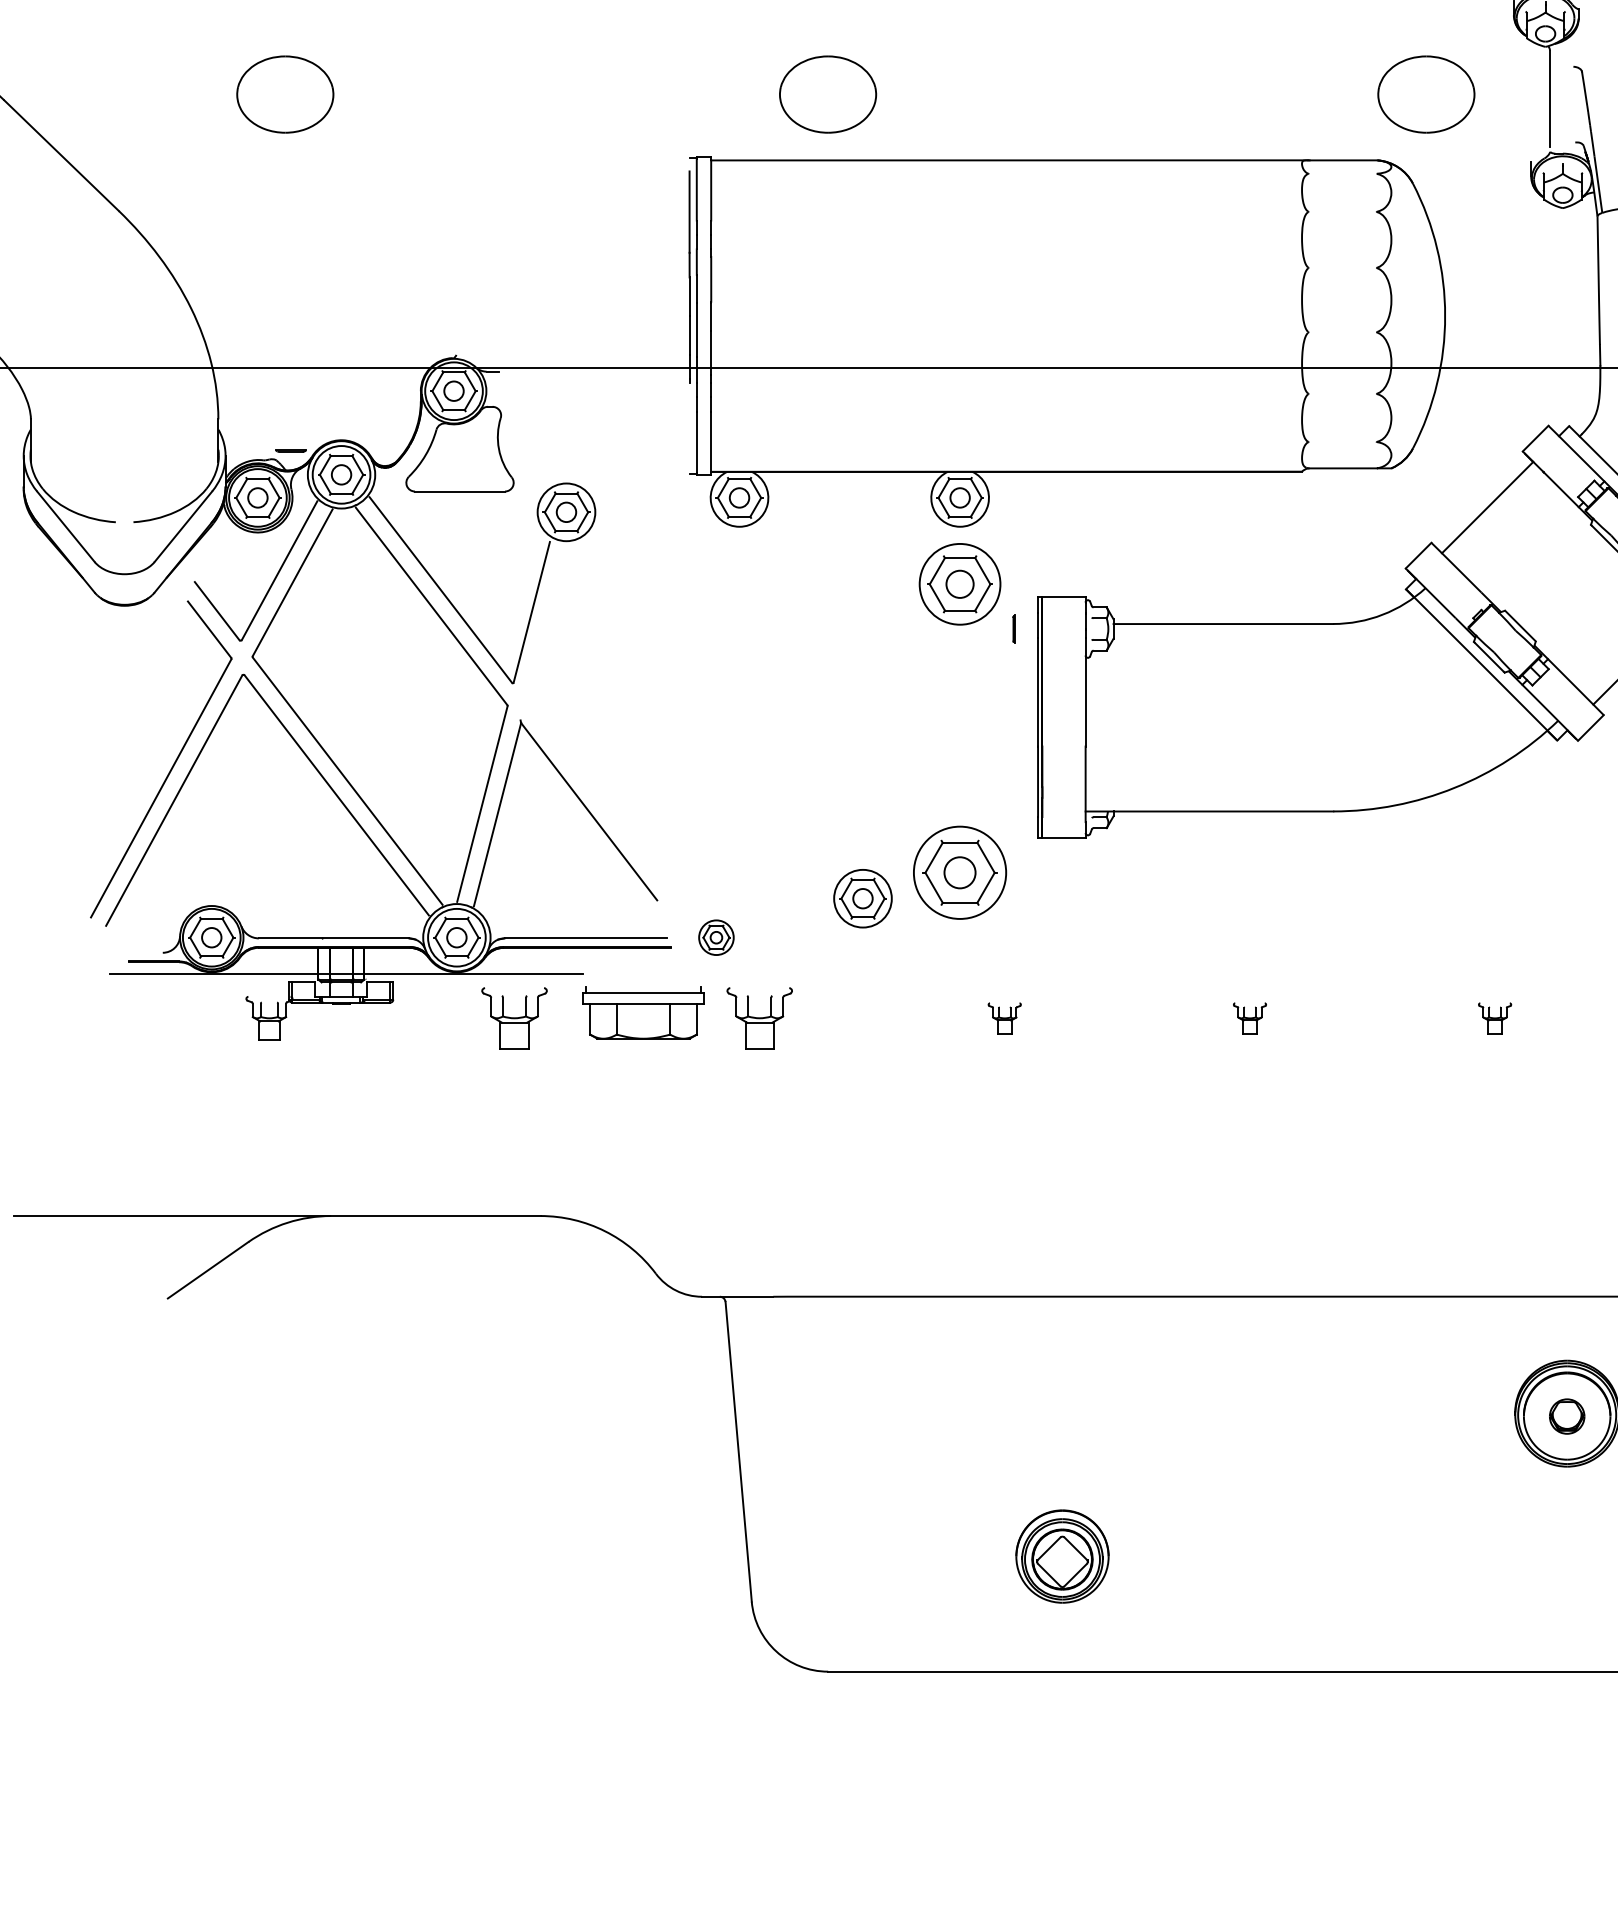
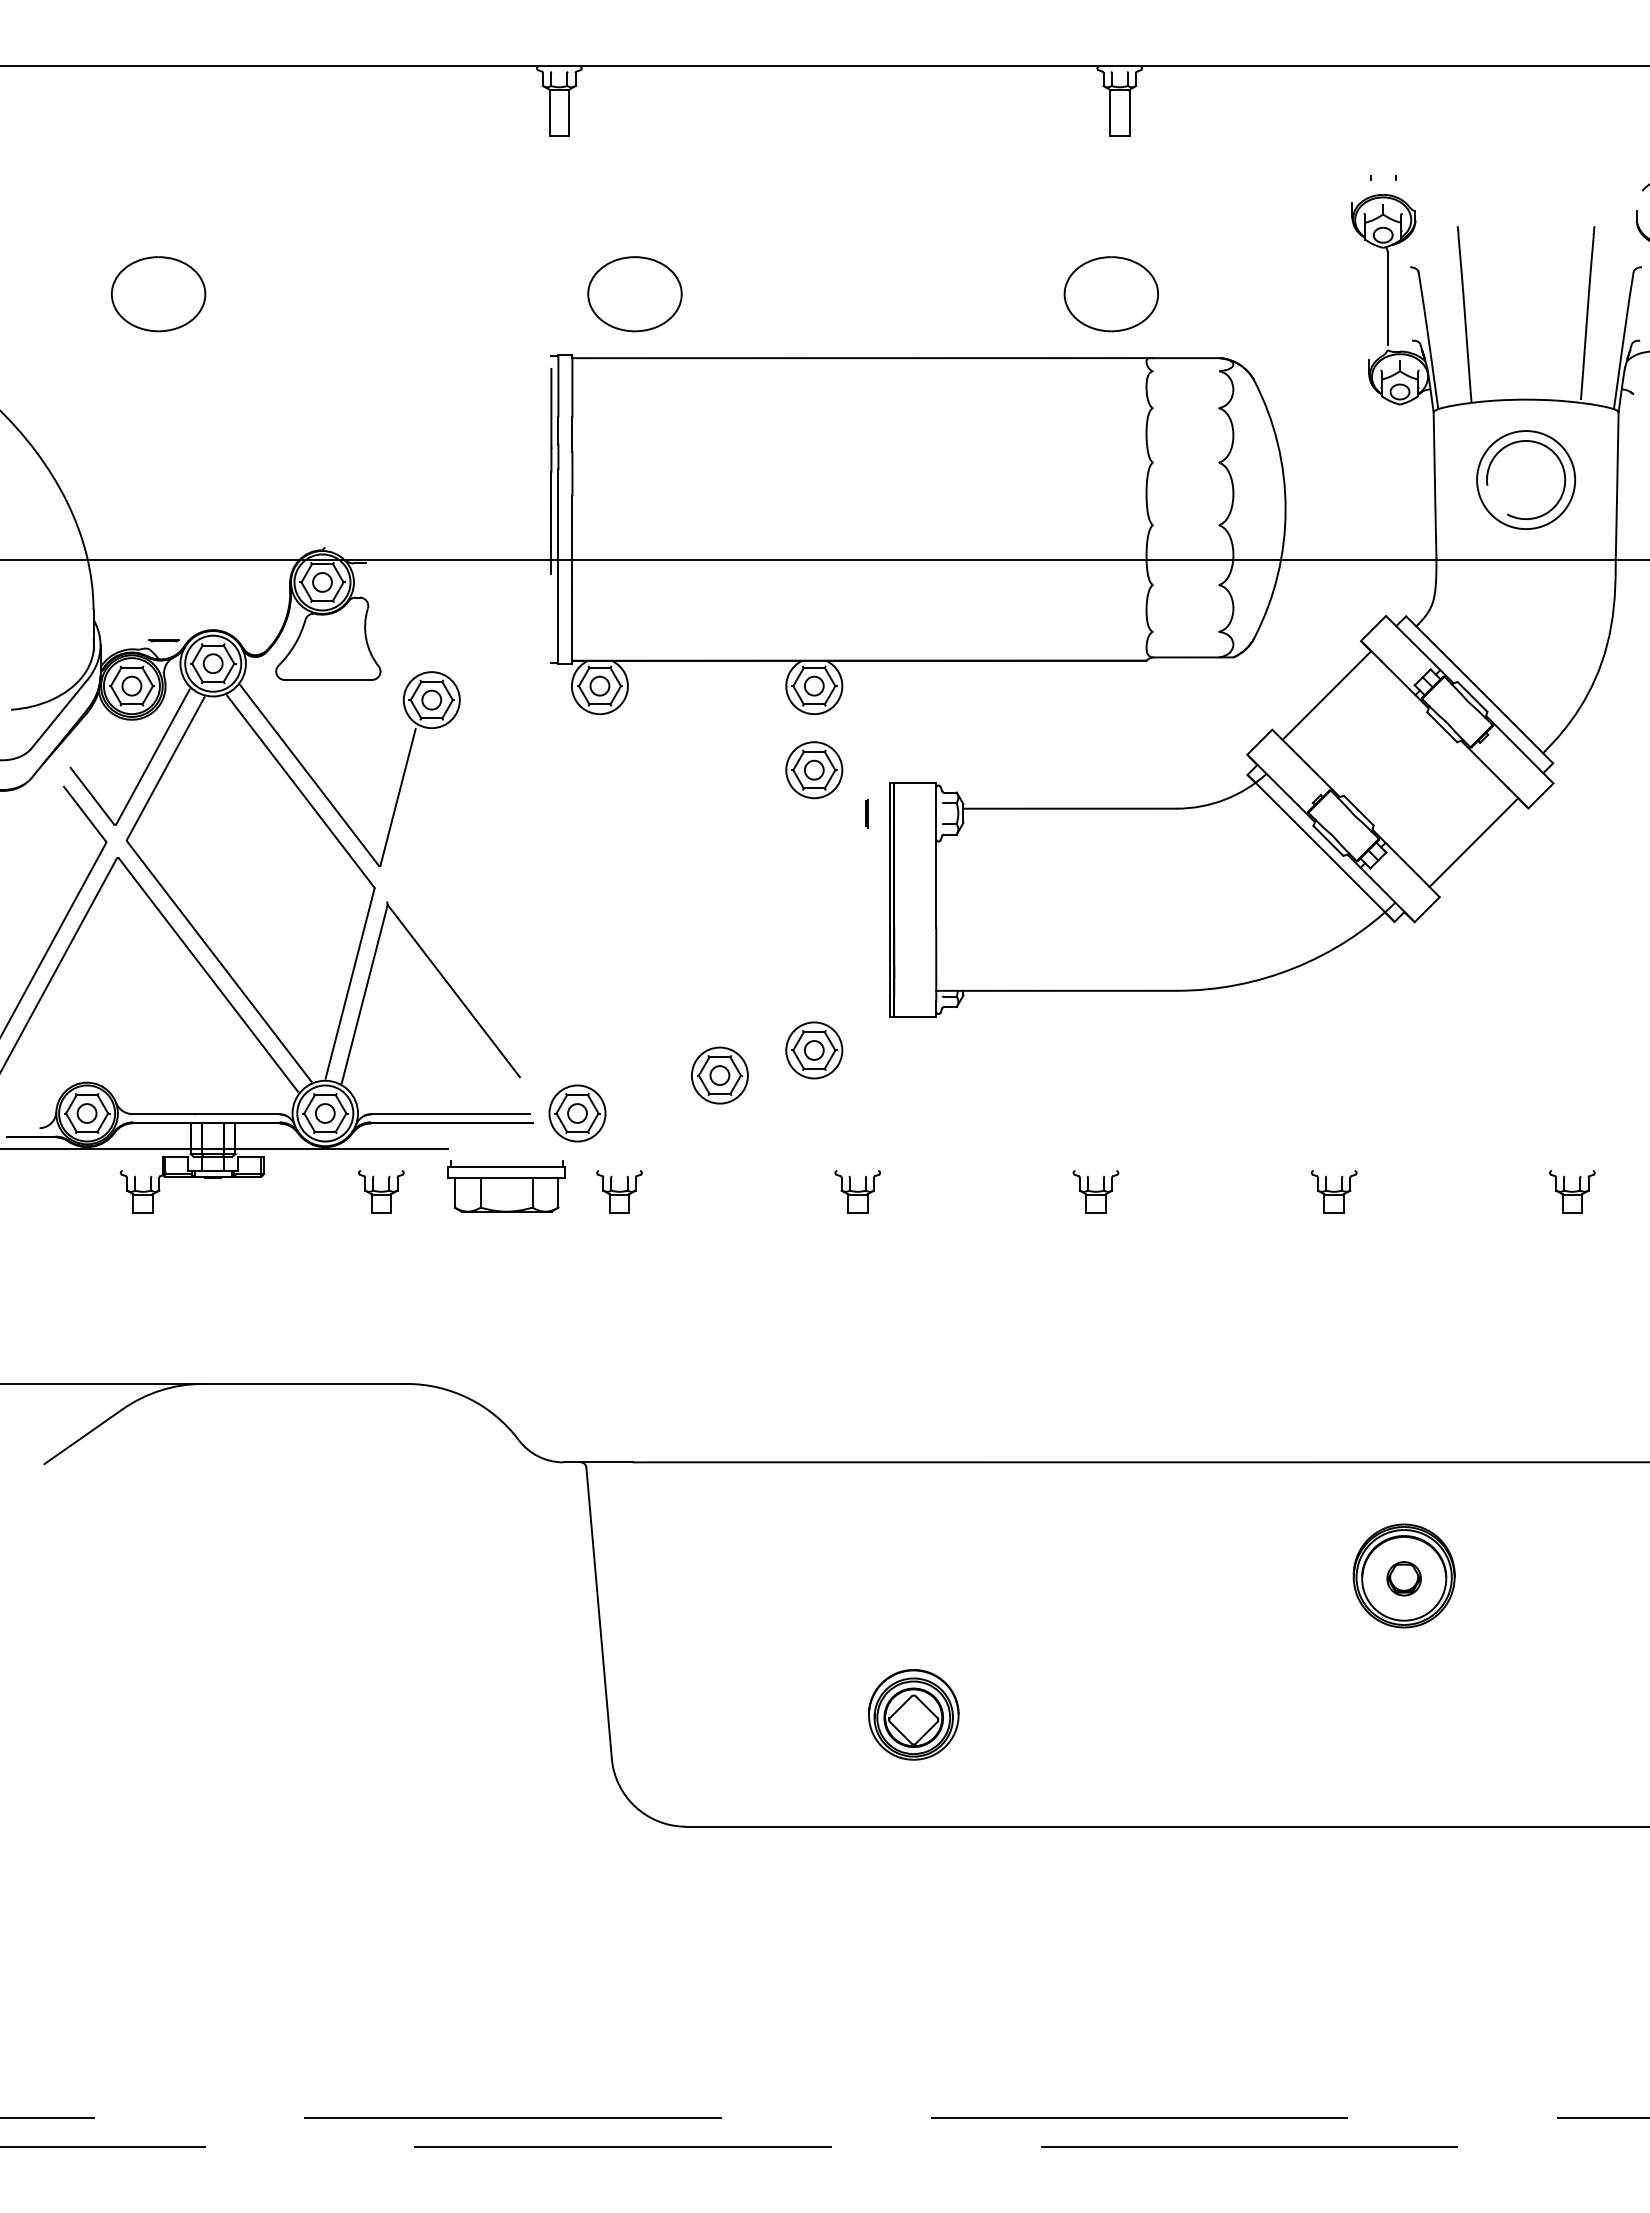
part: (827, 94) -> (634, 294), moved
part: (1425, 94) -> (1110, 294), moved
part: (960, 584) -> (814, 770), size x0.71
part: (960, 872) -> (814, 1050), size x0.62
part: (716, 937) -> (577, 1113), size x1.67
part: (514, 1017) -> (381, 1191), size x0.71
part: (759, 1017) -> (619, 1191), size x0.71
part: (1004, 1017) -> (857, 1191), size x1.43
part: (1249, 1017) -> (1095, 1191), size x1.43
part: (1494, 1017) -> (1333, 1191), size x1.43

